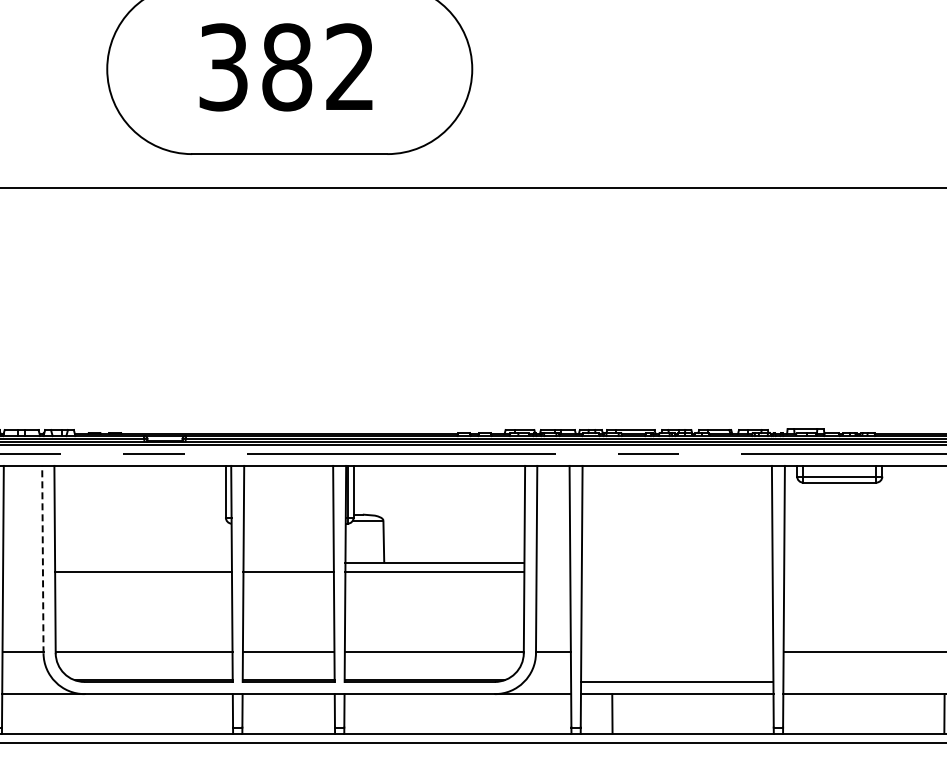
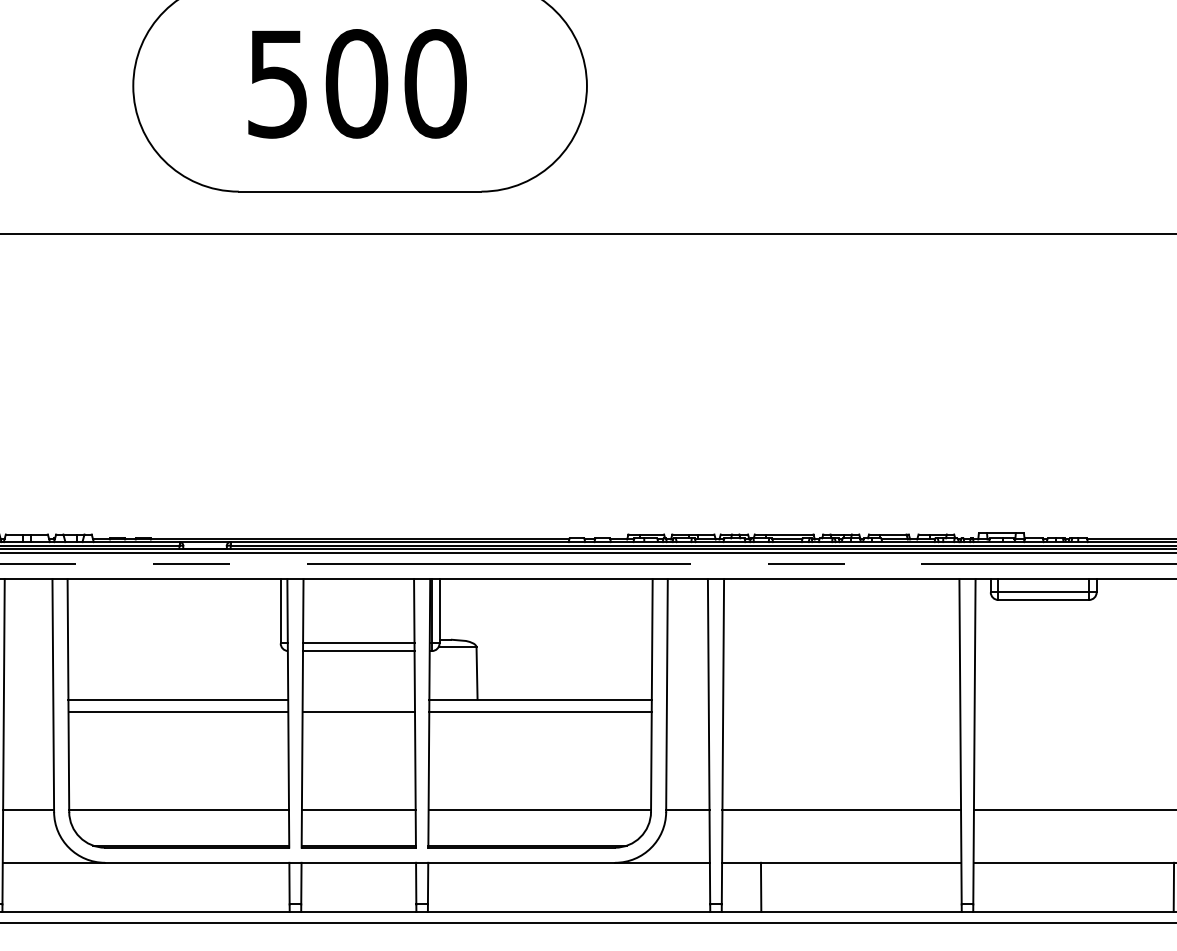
text: (287, 67) -> (357, 83), 382 -> 500
line: (288, 517) -> (358, 643), added
line: (288, 523) -> (358, 650), added
line: (42, 559) -> (52, 695), dashed -> solid
line: (143, 563) -> (178, 700), added
line: (677, 681) -> (842, 809), moved

